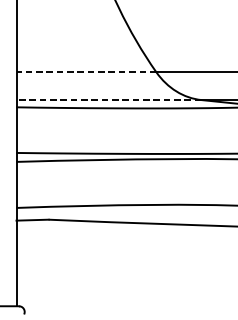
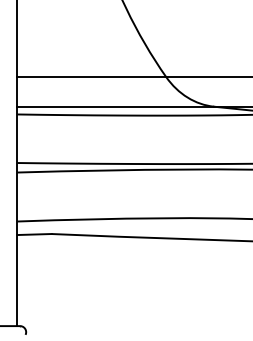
line: (86, 72) -> (91, 77), dashed -> solid
line: (108, 99) -> (115, 106), dashed -> solid

